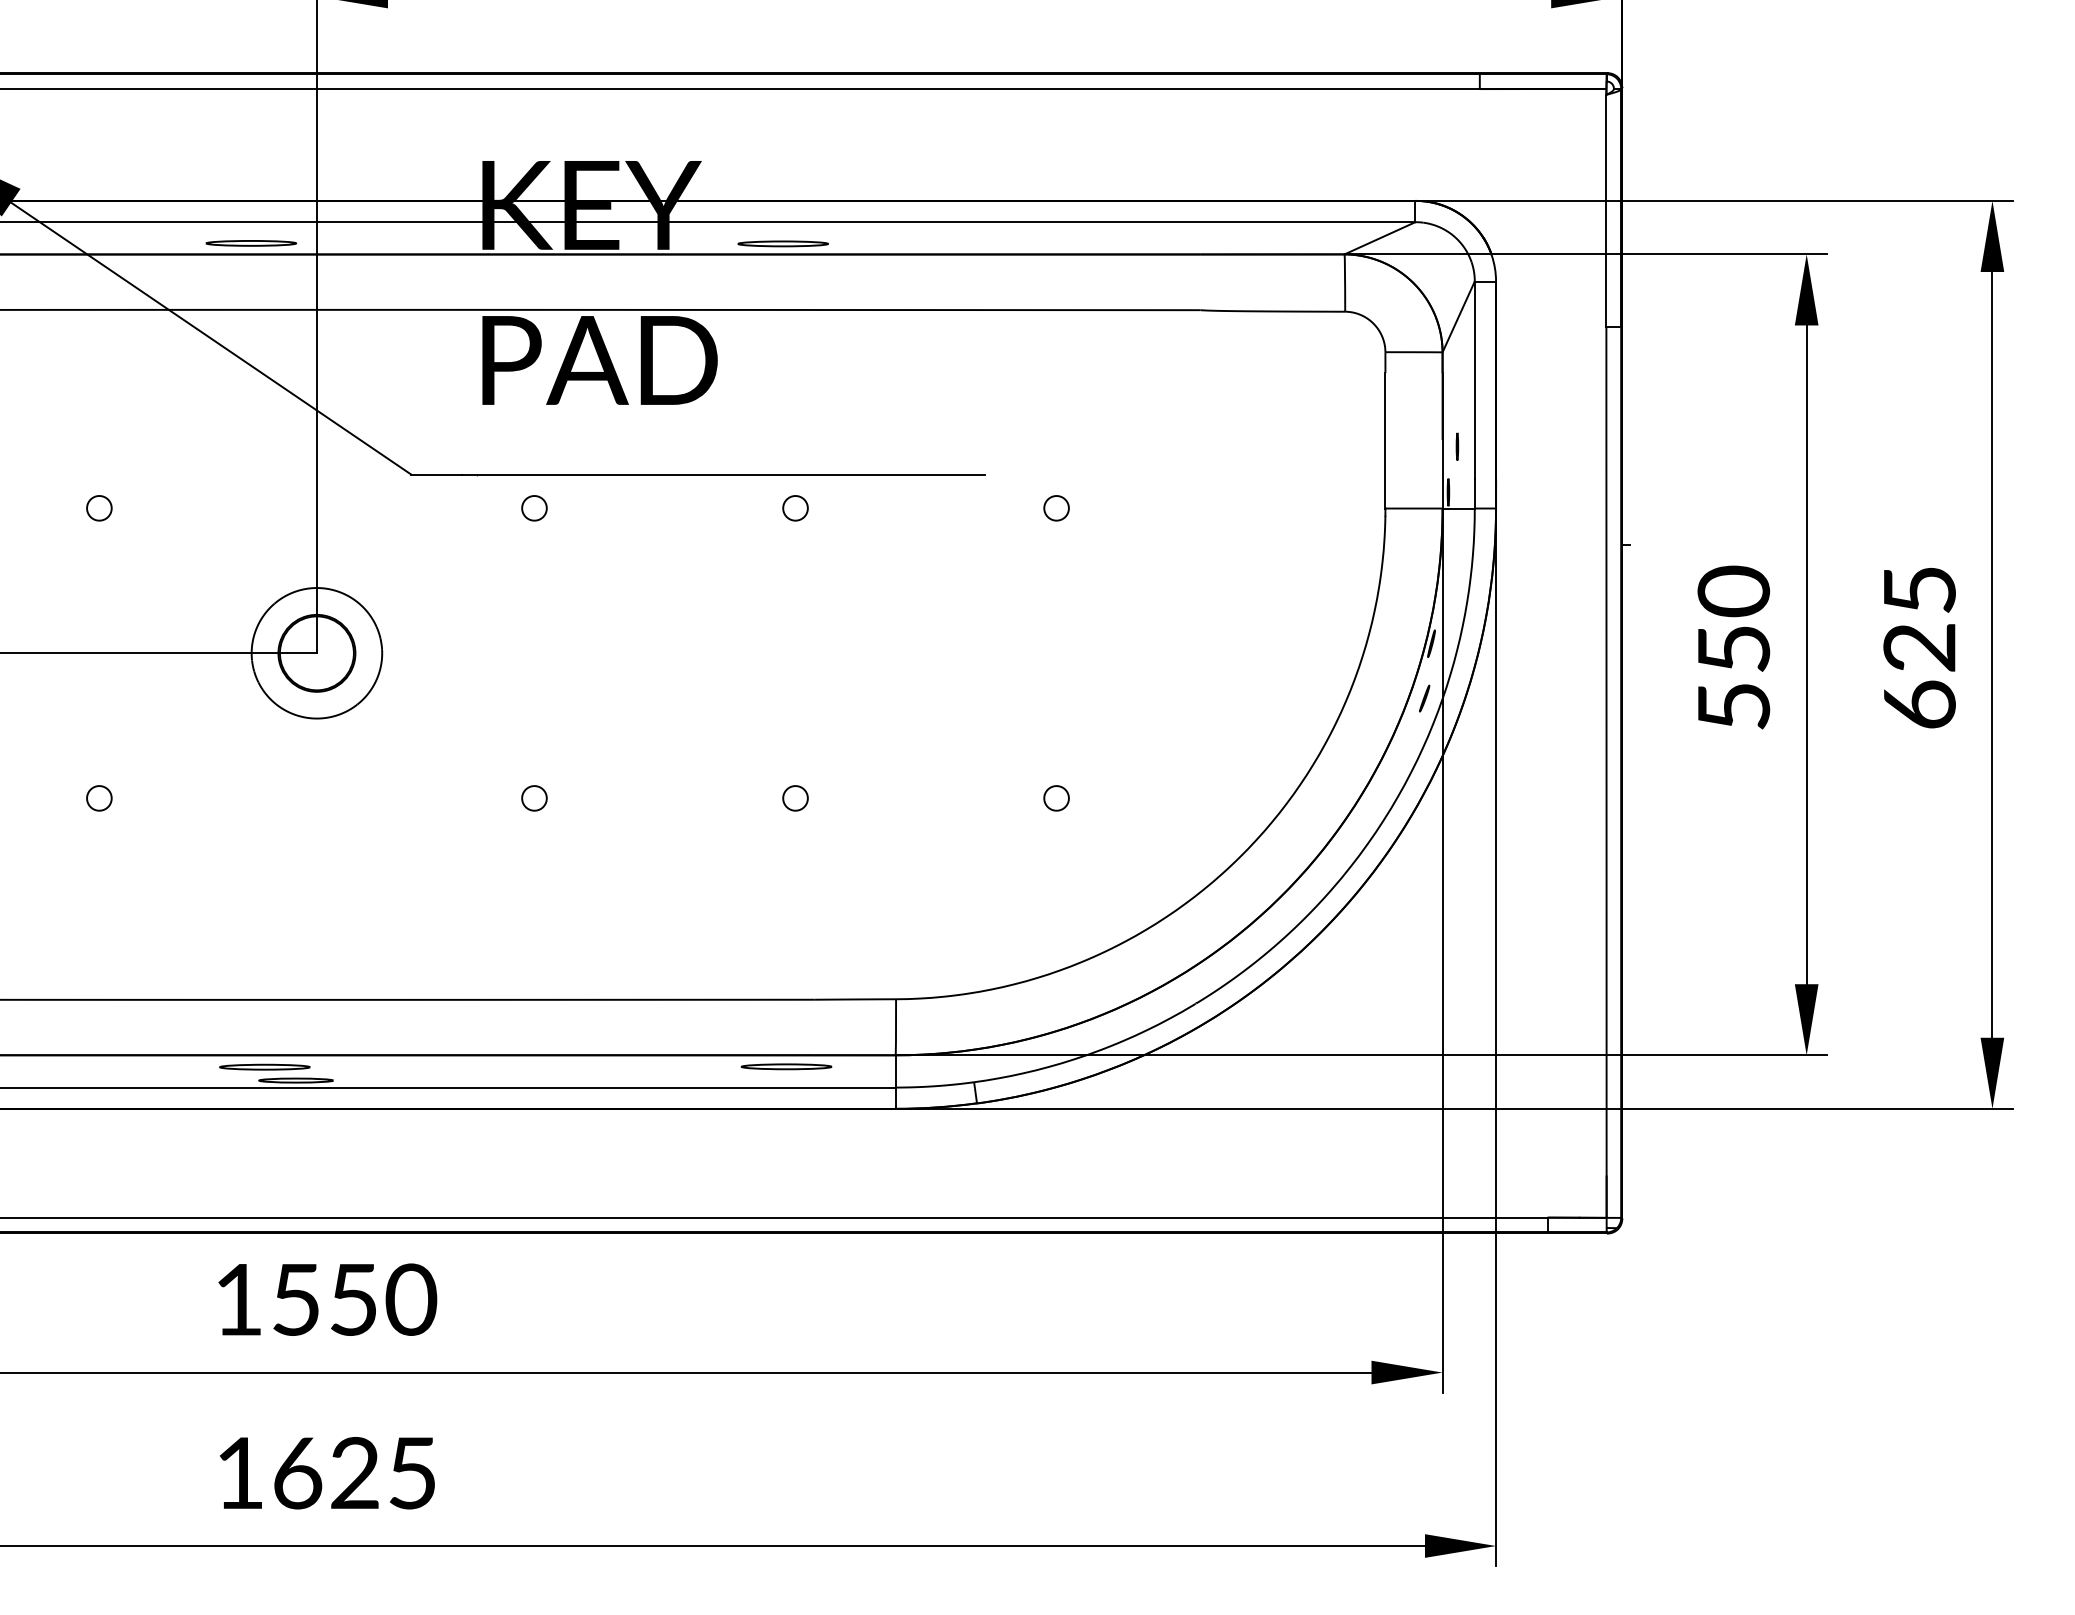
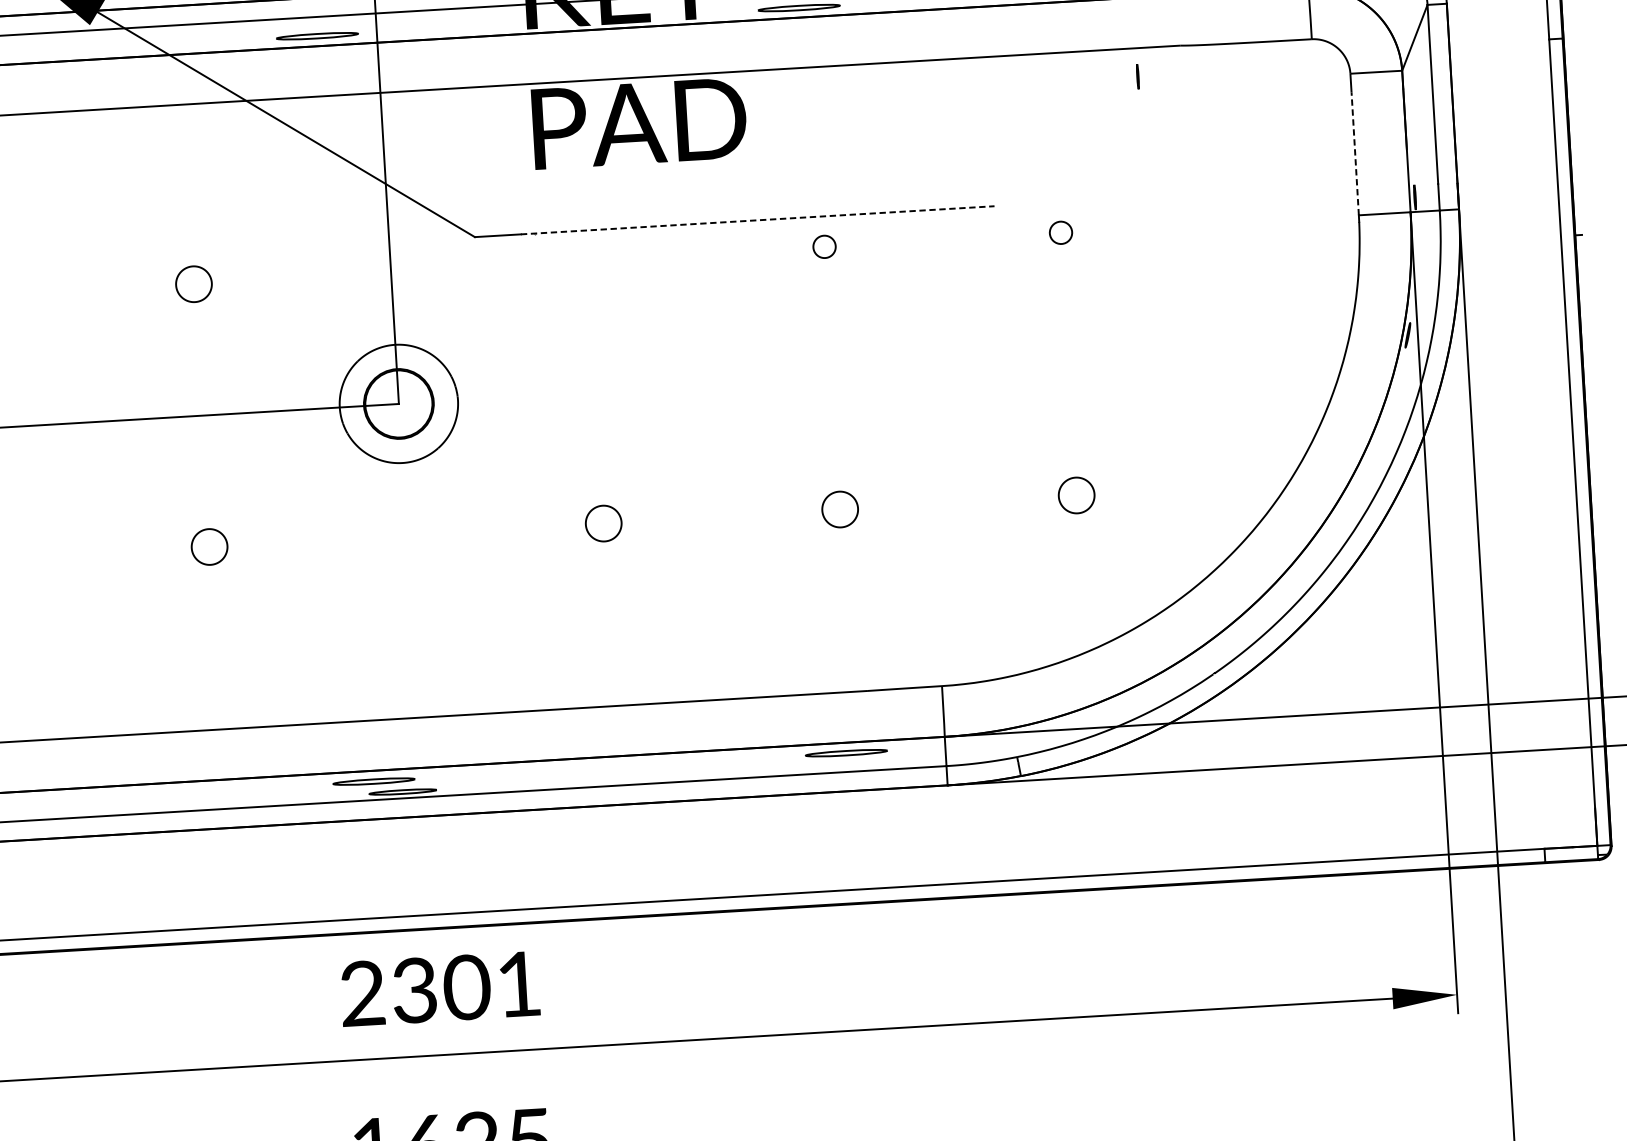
line: (1385, 440) -> (1355, 153), solid -> dashed
line: (1457, 446) -> (1137, 76), moved
line: (724, 474) -> (758, 220), solid -> dashed
part: (99, 508) -> (194, 284), size x1.6
part: (534, 508) -> (588, 261), removed
line: (1424, 698) -> (1404, 385), removed
part: (99, 798) -> (209, 547), size x1.6
part: (534, 798) -> (603, 523), size x1.6
part: (795, 798) -> (840, 509), size x1.6
part: (1056, 798) -> (1076, 495), size x1.6
text: (325, 1299) -> (441, 988), 1550 -> 2301

